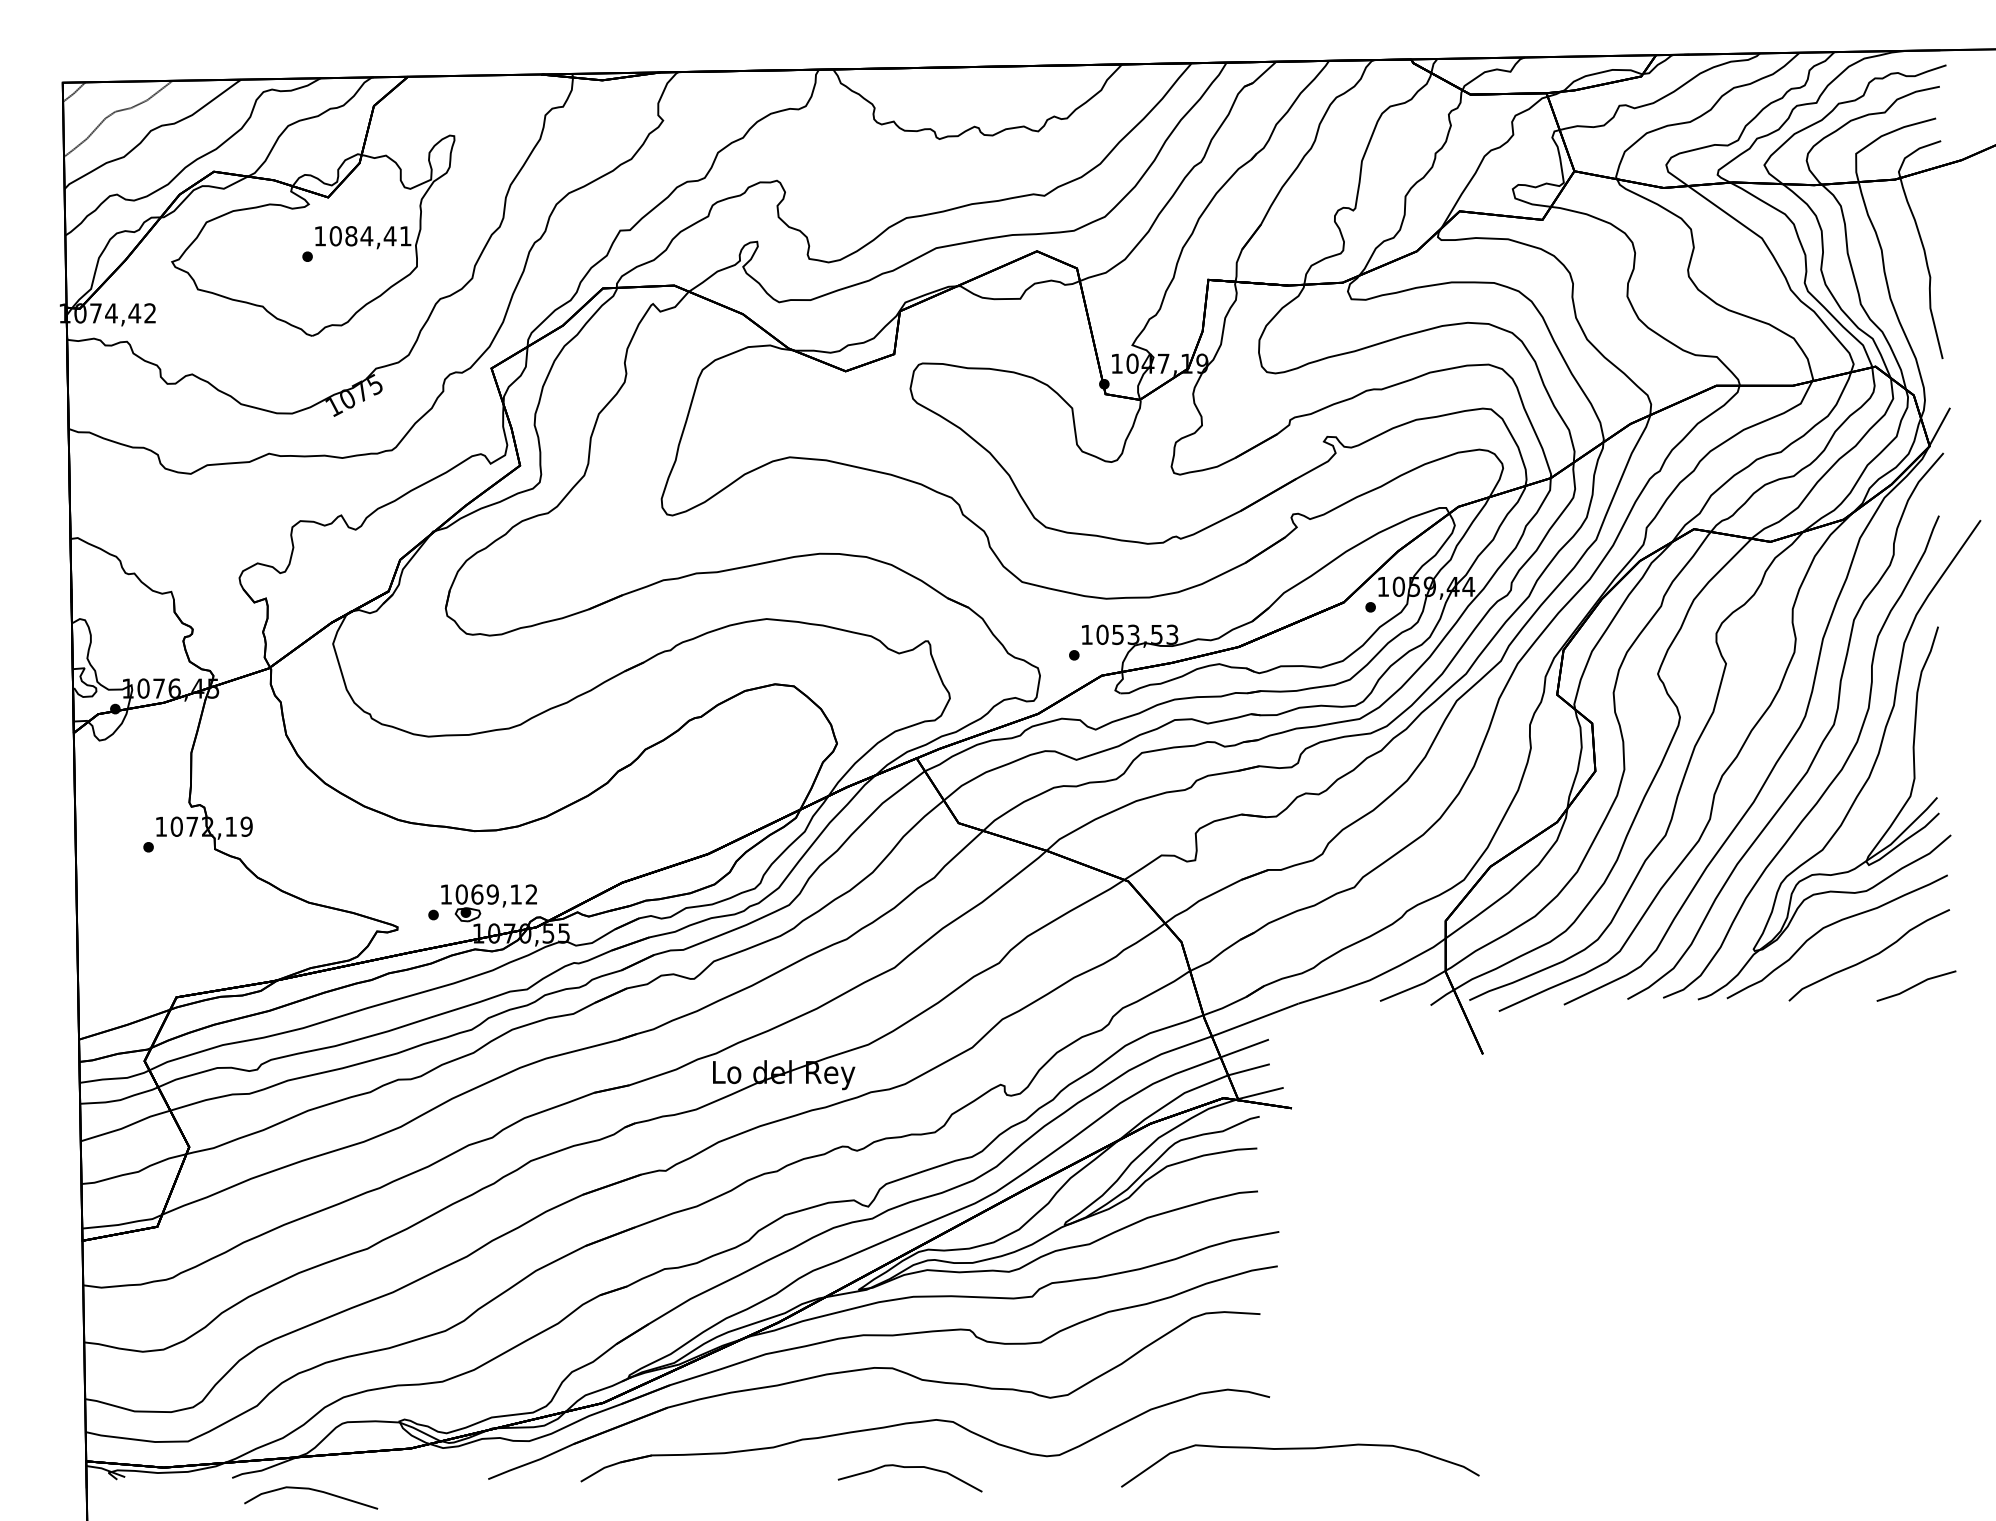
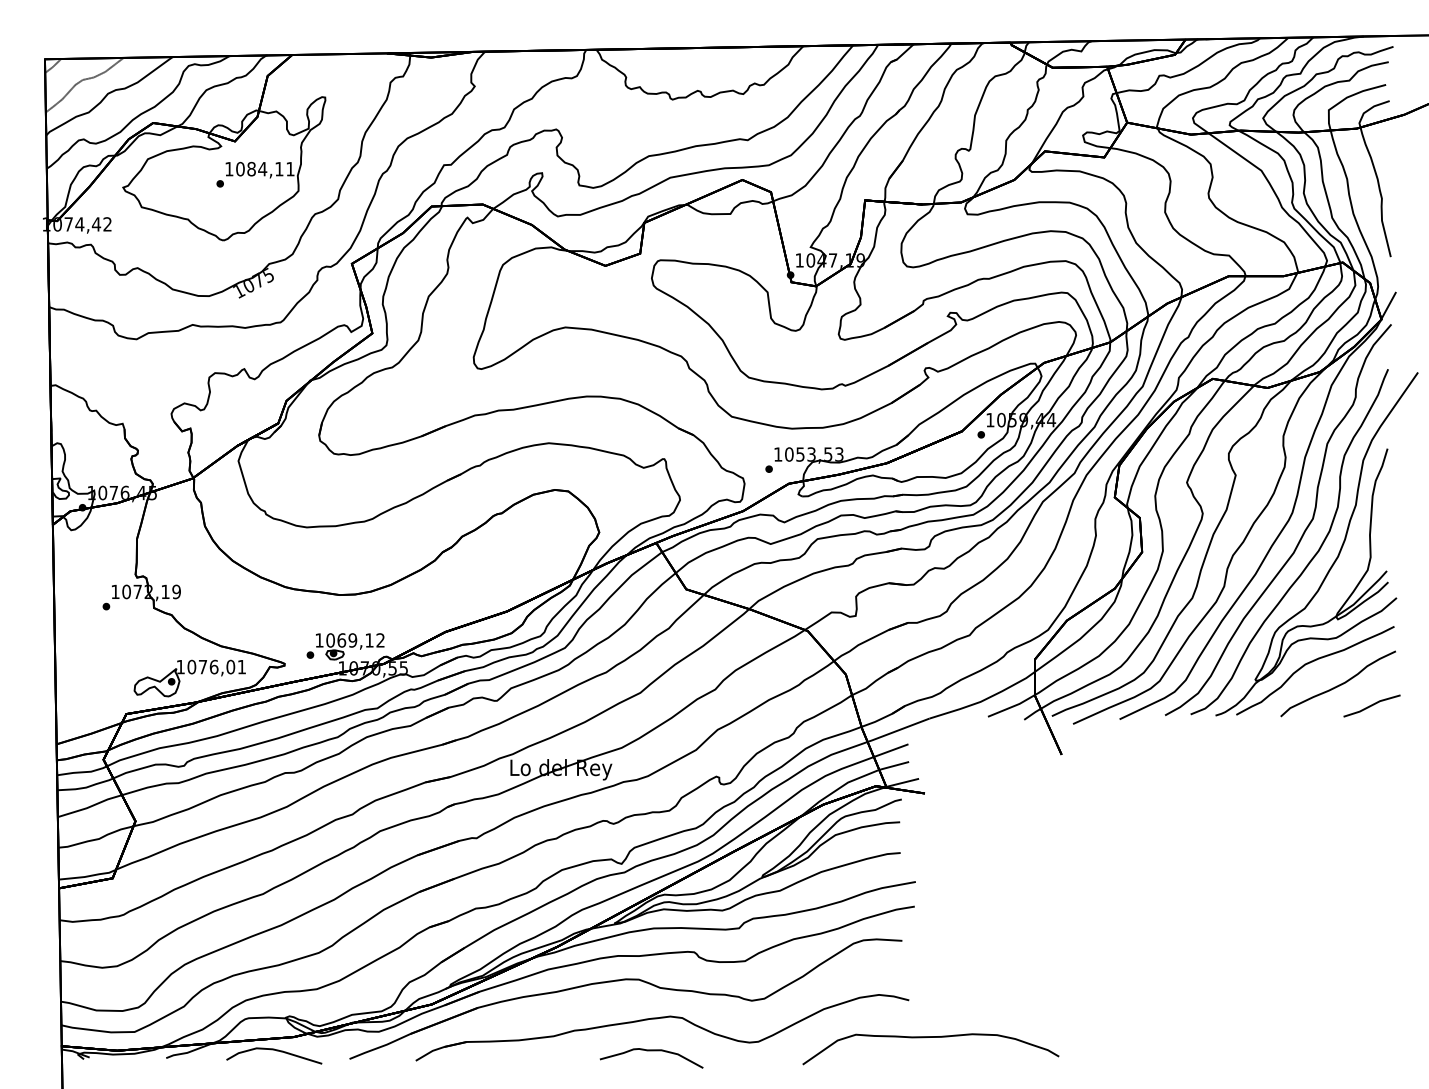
text: (389, 236) -> (278, 169), 1084,41 -> 1084,11
part: (265, 947) -> (190, 678), added
curve: (311, 1490) -> (274, 1050), moved

